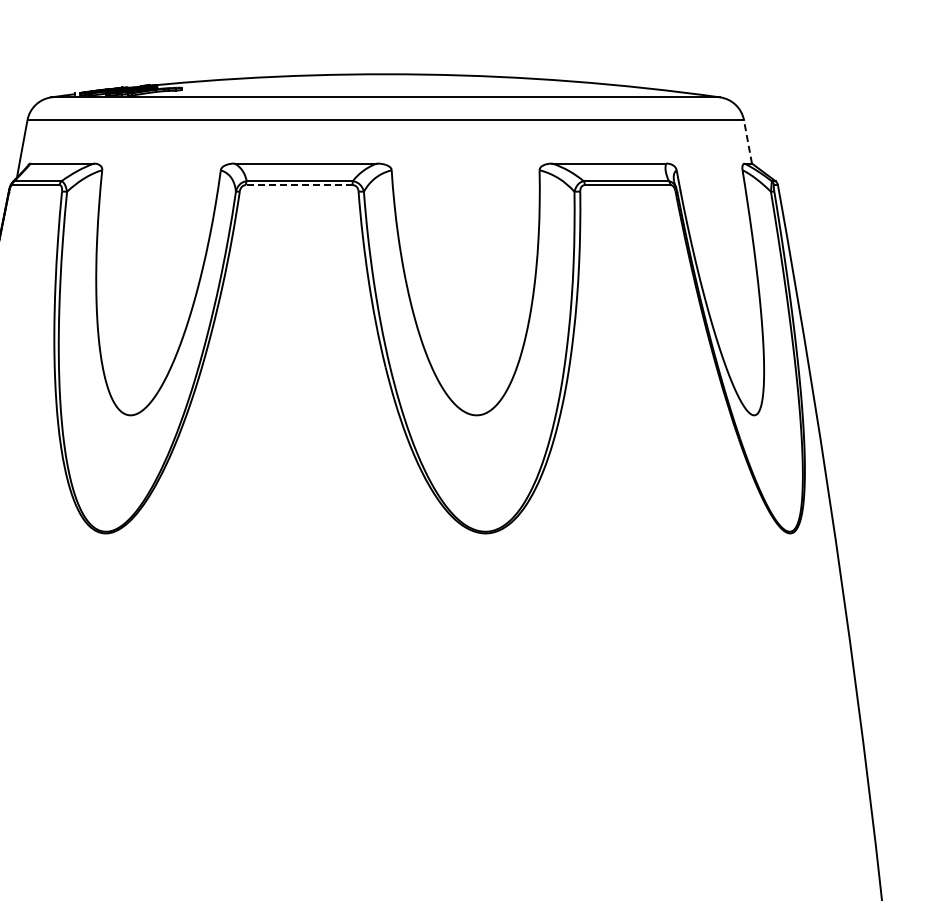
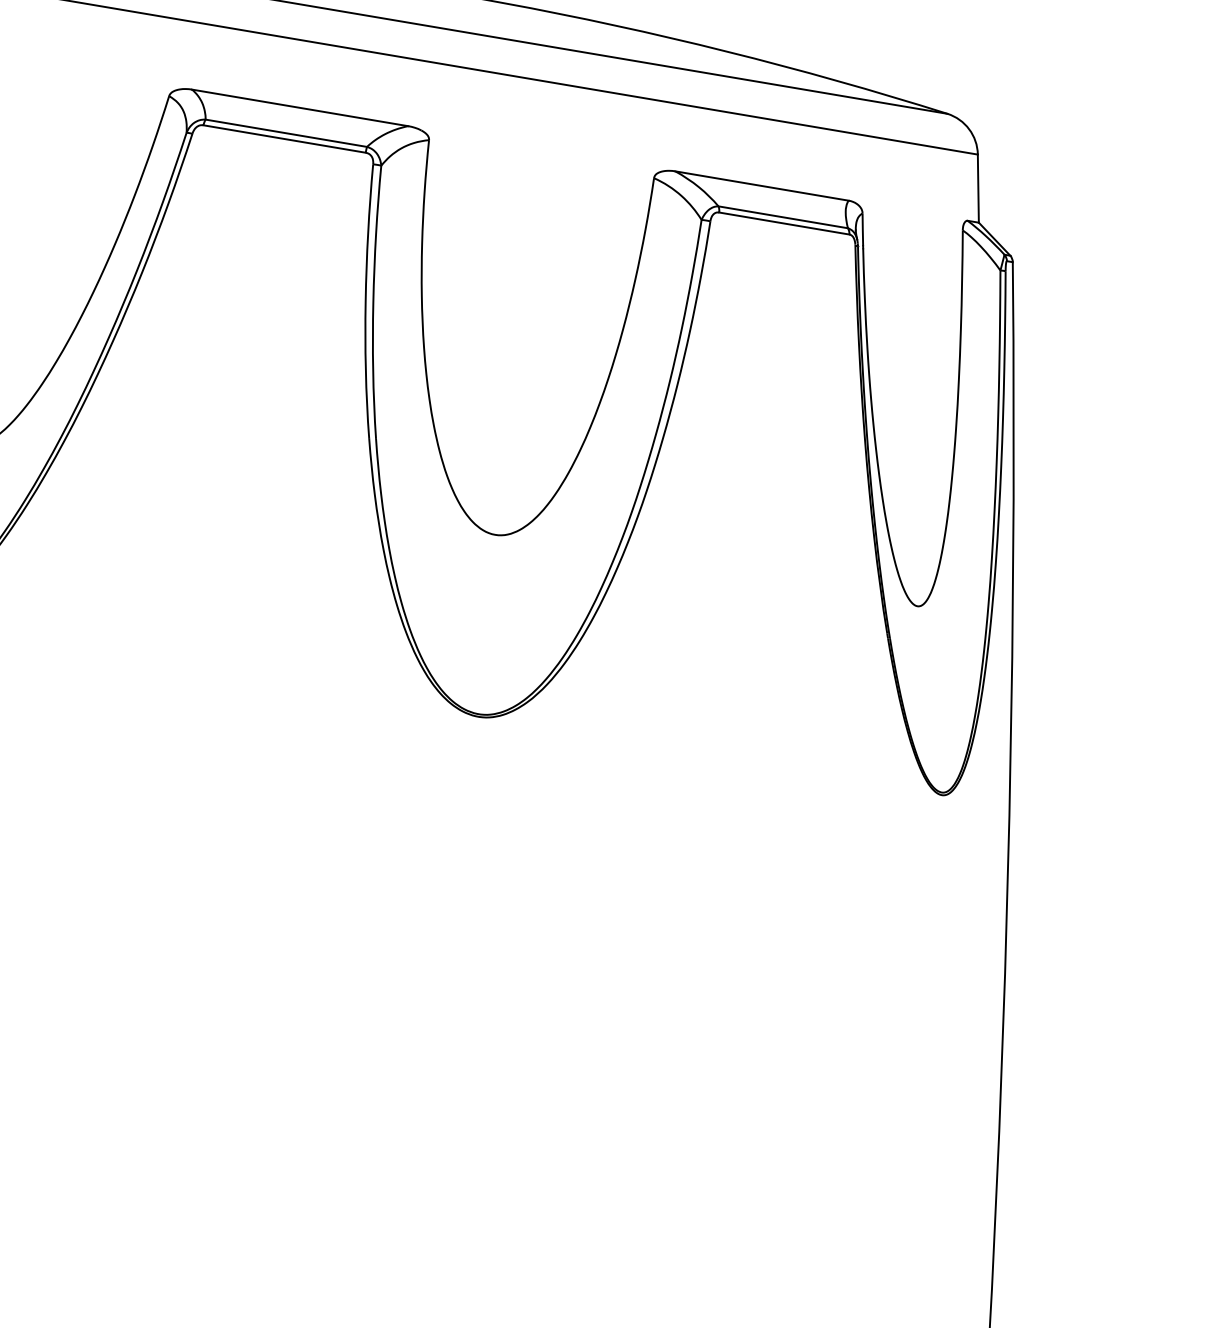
line: (747, 141) -> (977, 187), dashed -> solid
line: (298, 185) -> (283, 139), dashed -> solid

